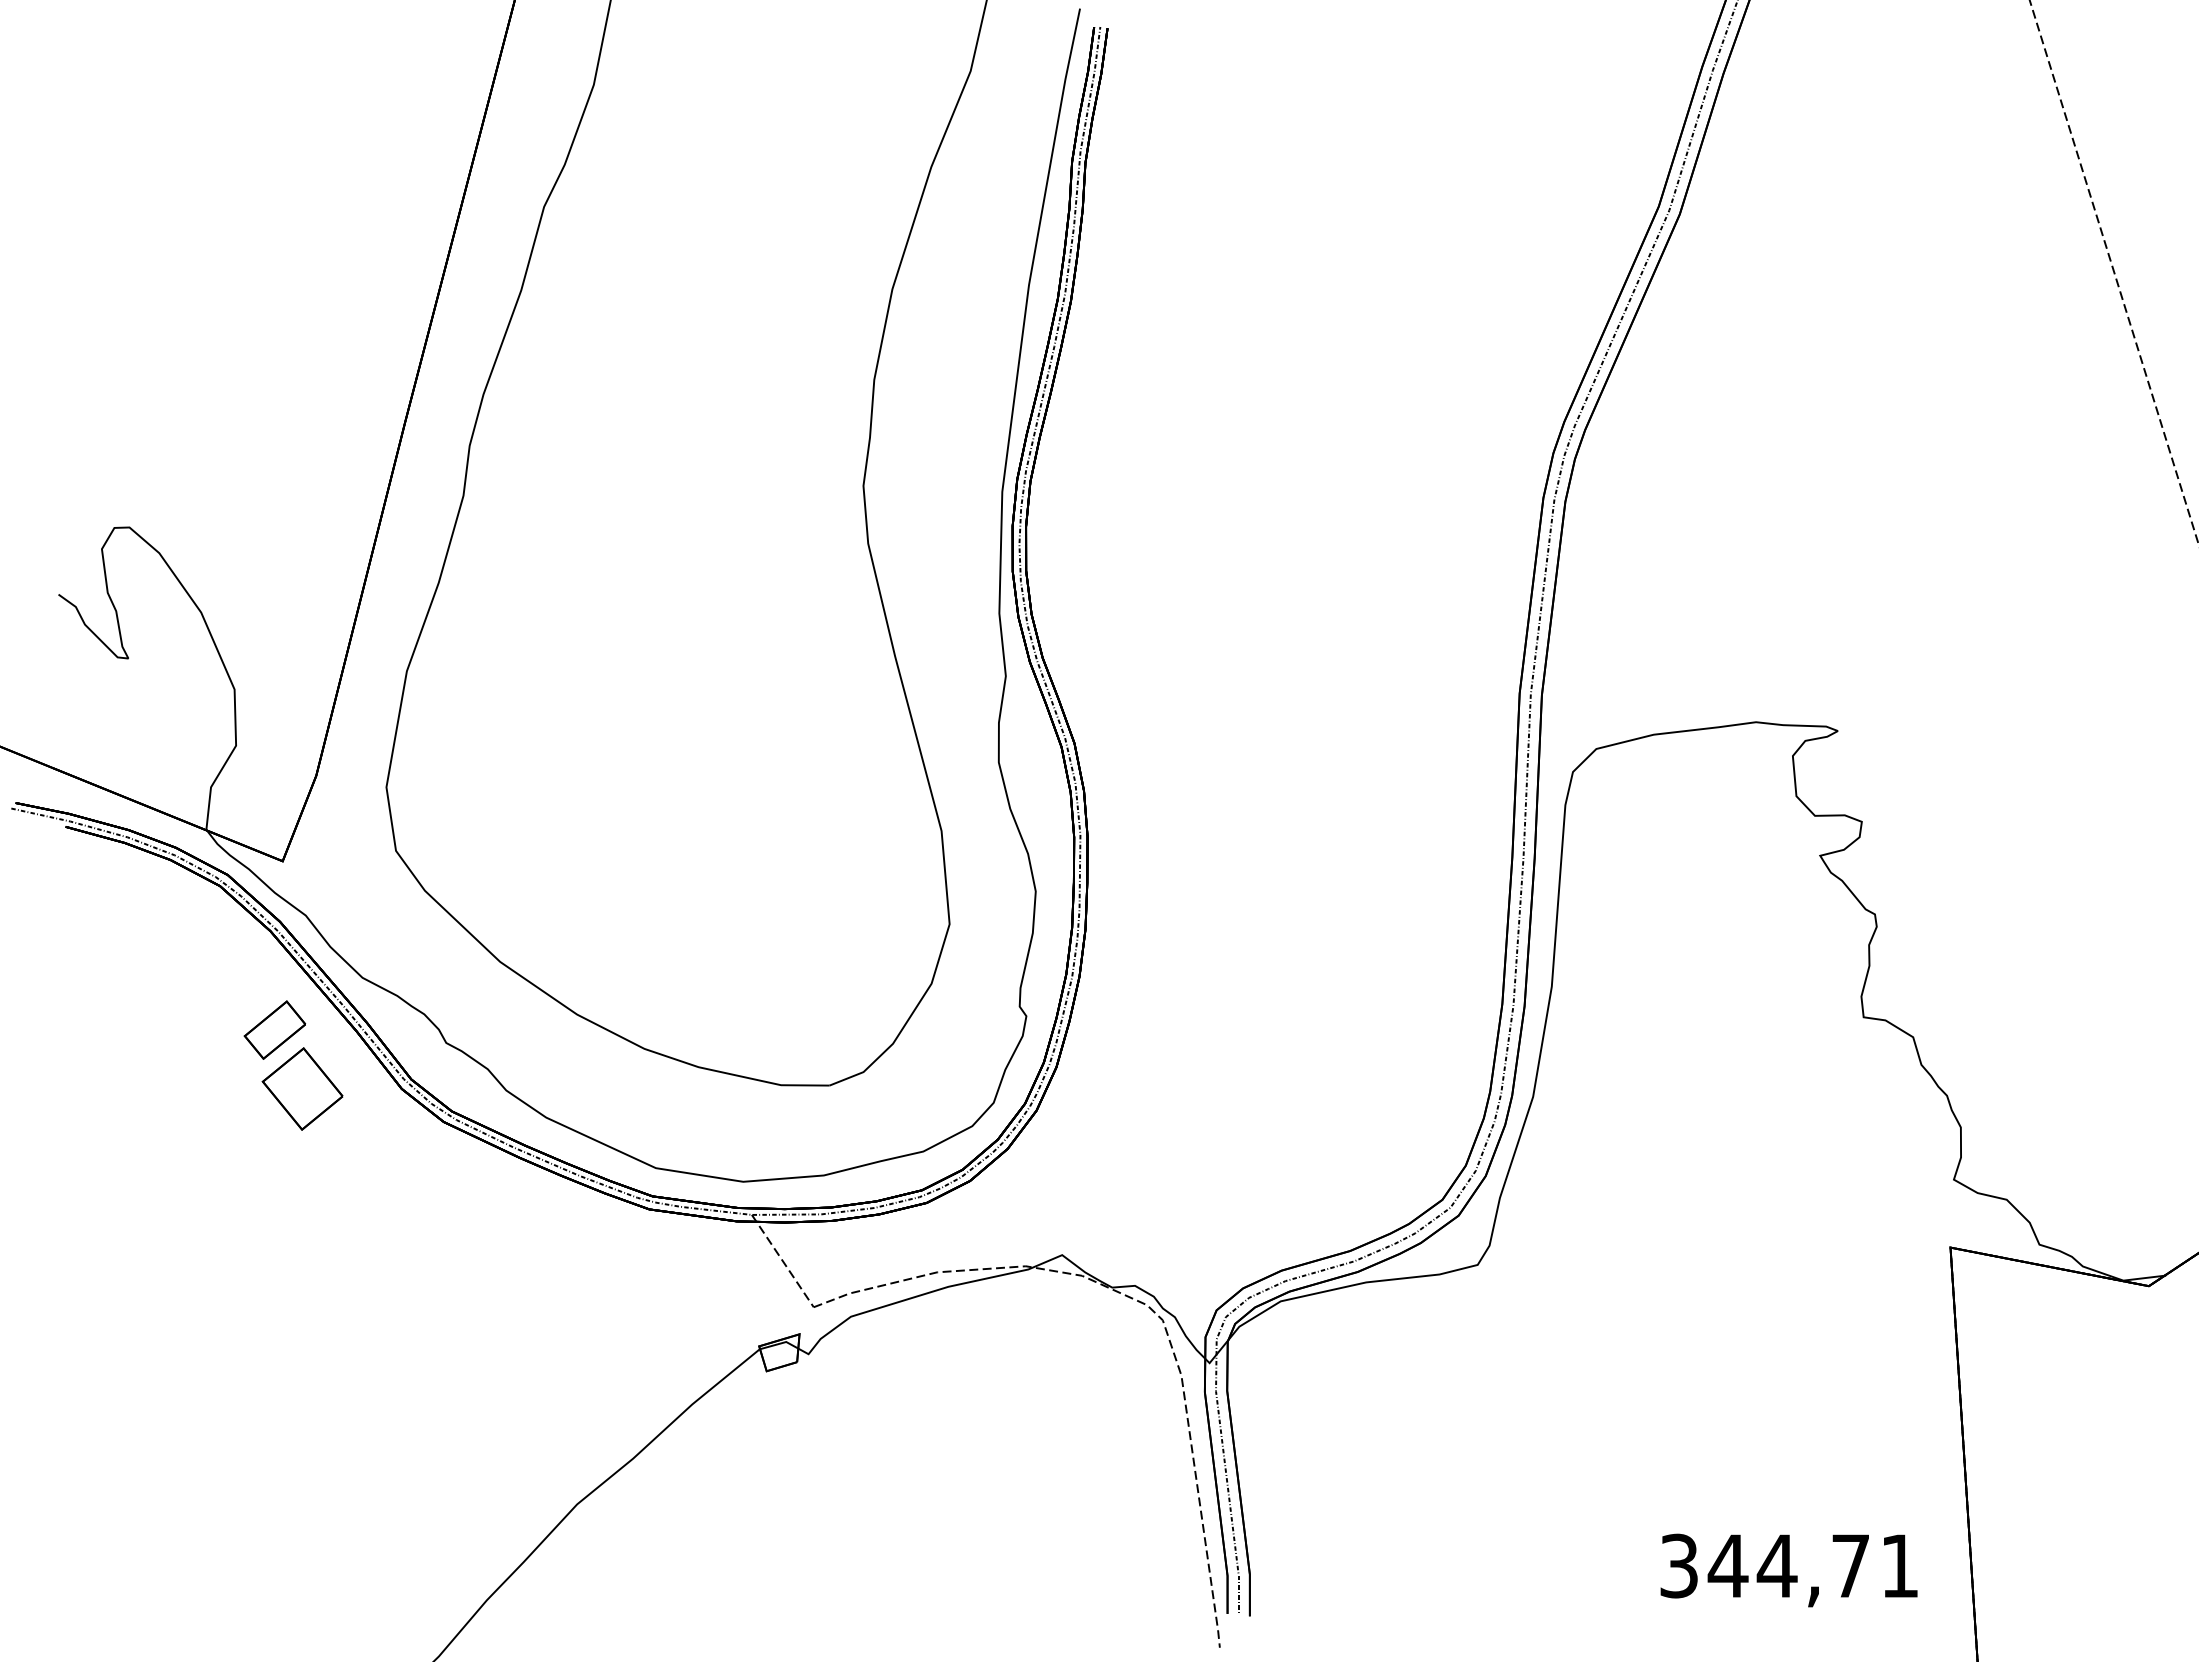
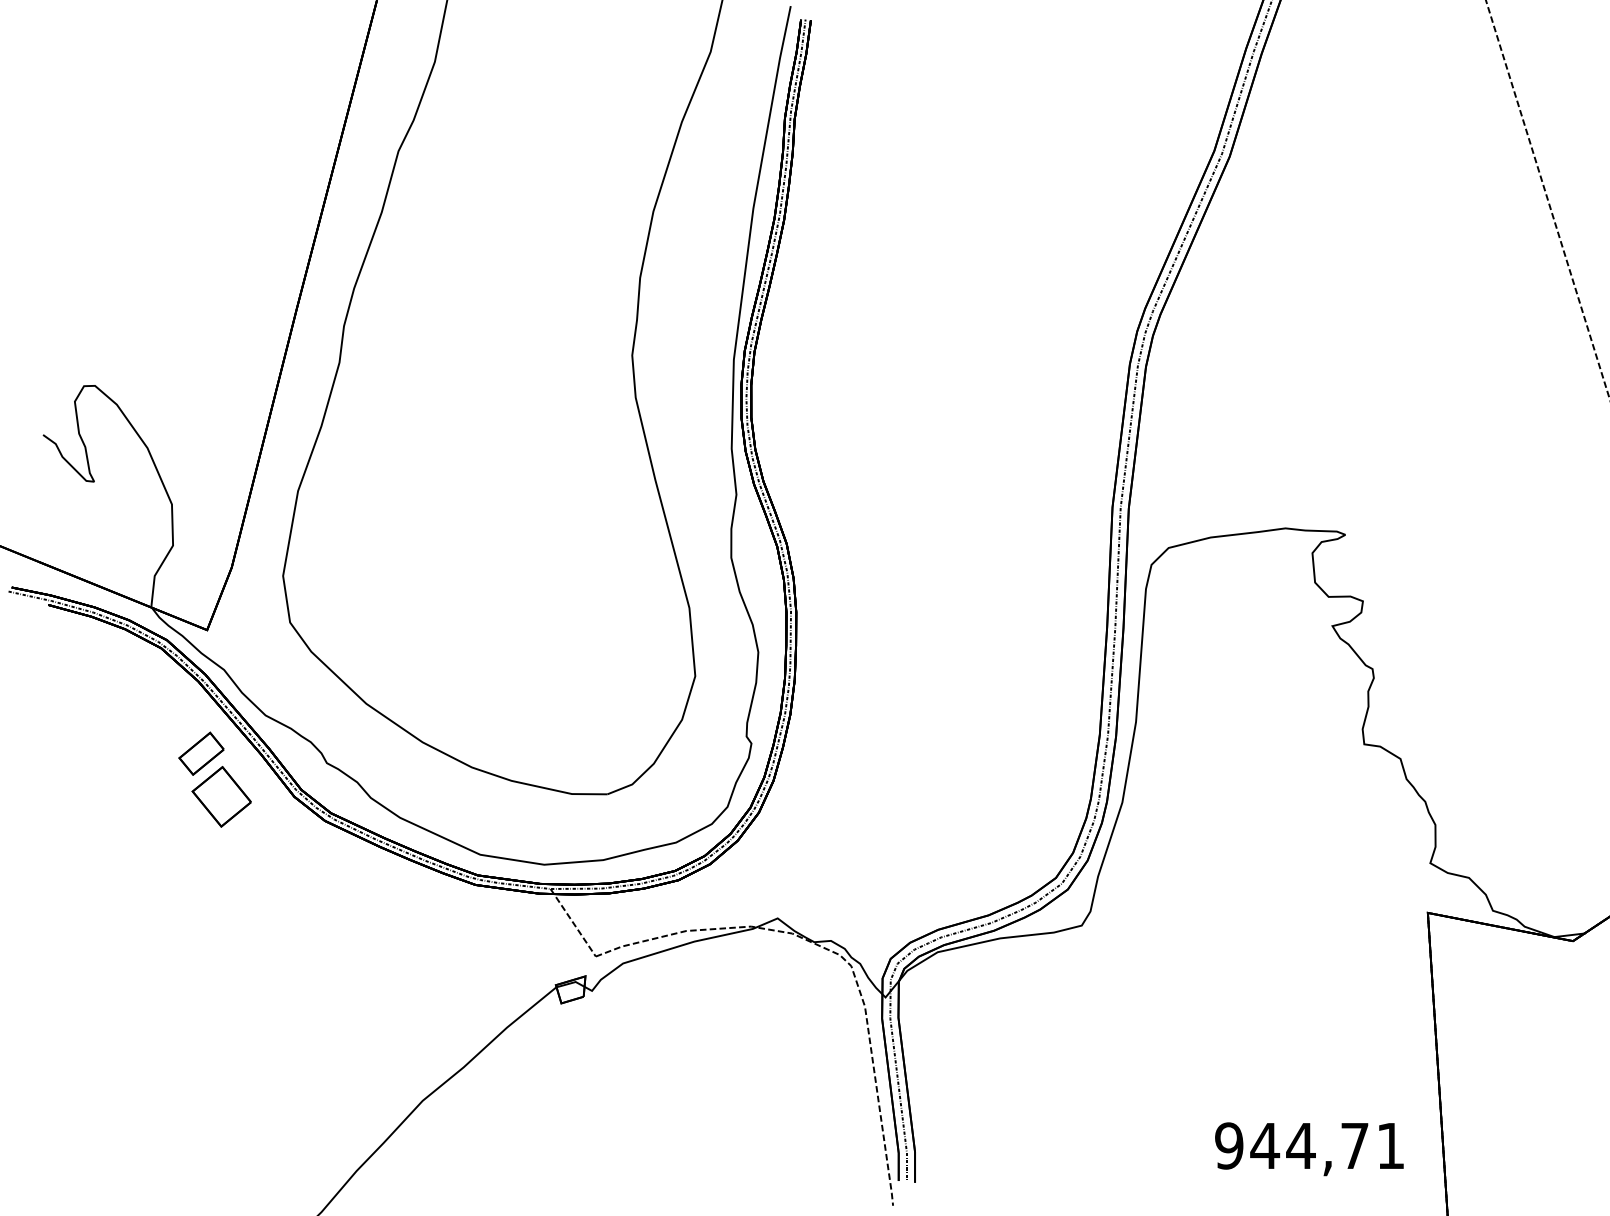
text: (1678, 1565) -> (1228, 1145), 344,71 -> 944,71

